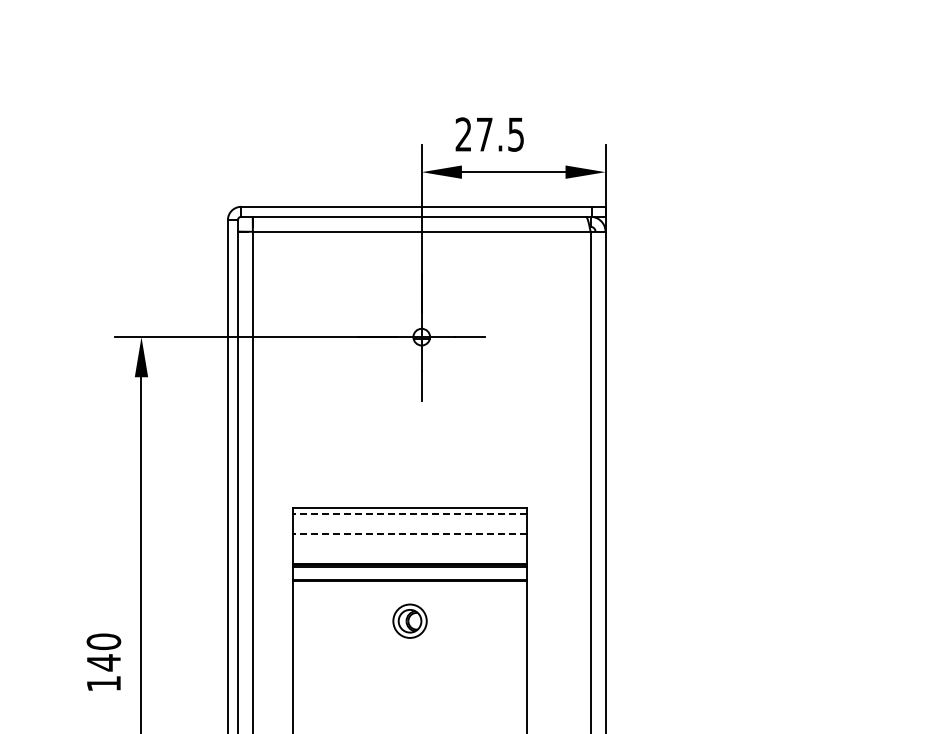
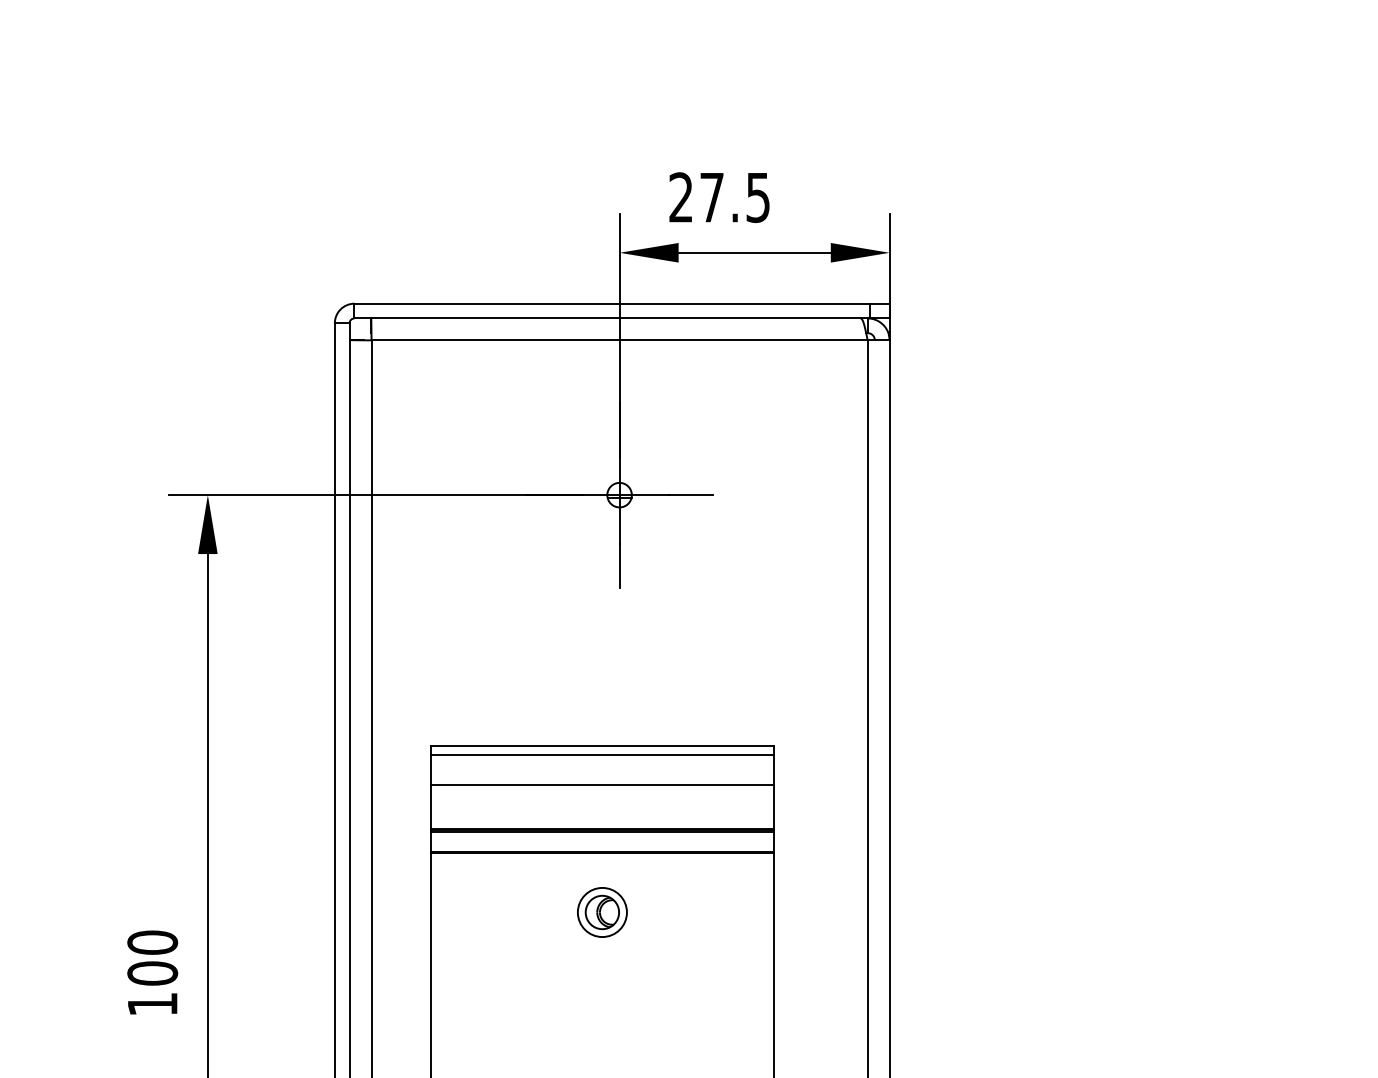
line: (410, 514) -> (603, 755), dashed -> solid
line: (410, 534) -> (603, 785), dashed -> solid
text: (103, 662) -> (152, 973), 140 -> 100

